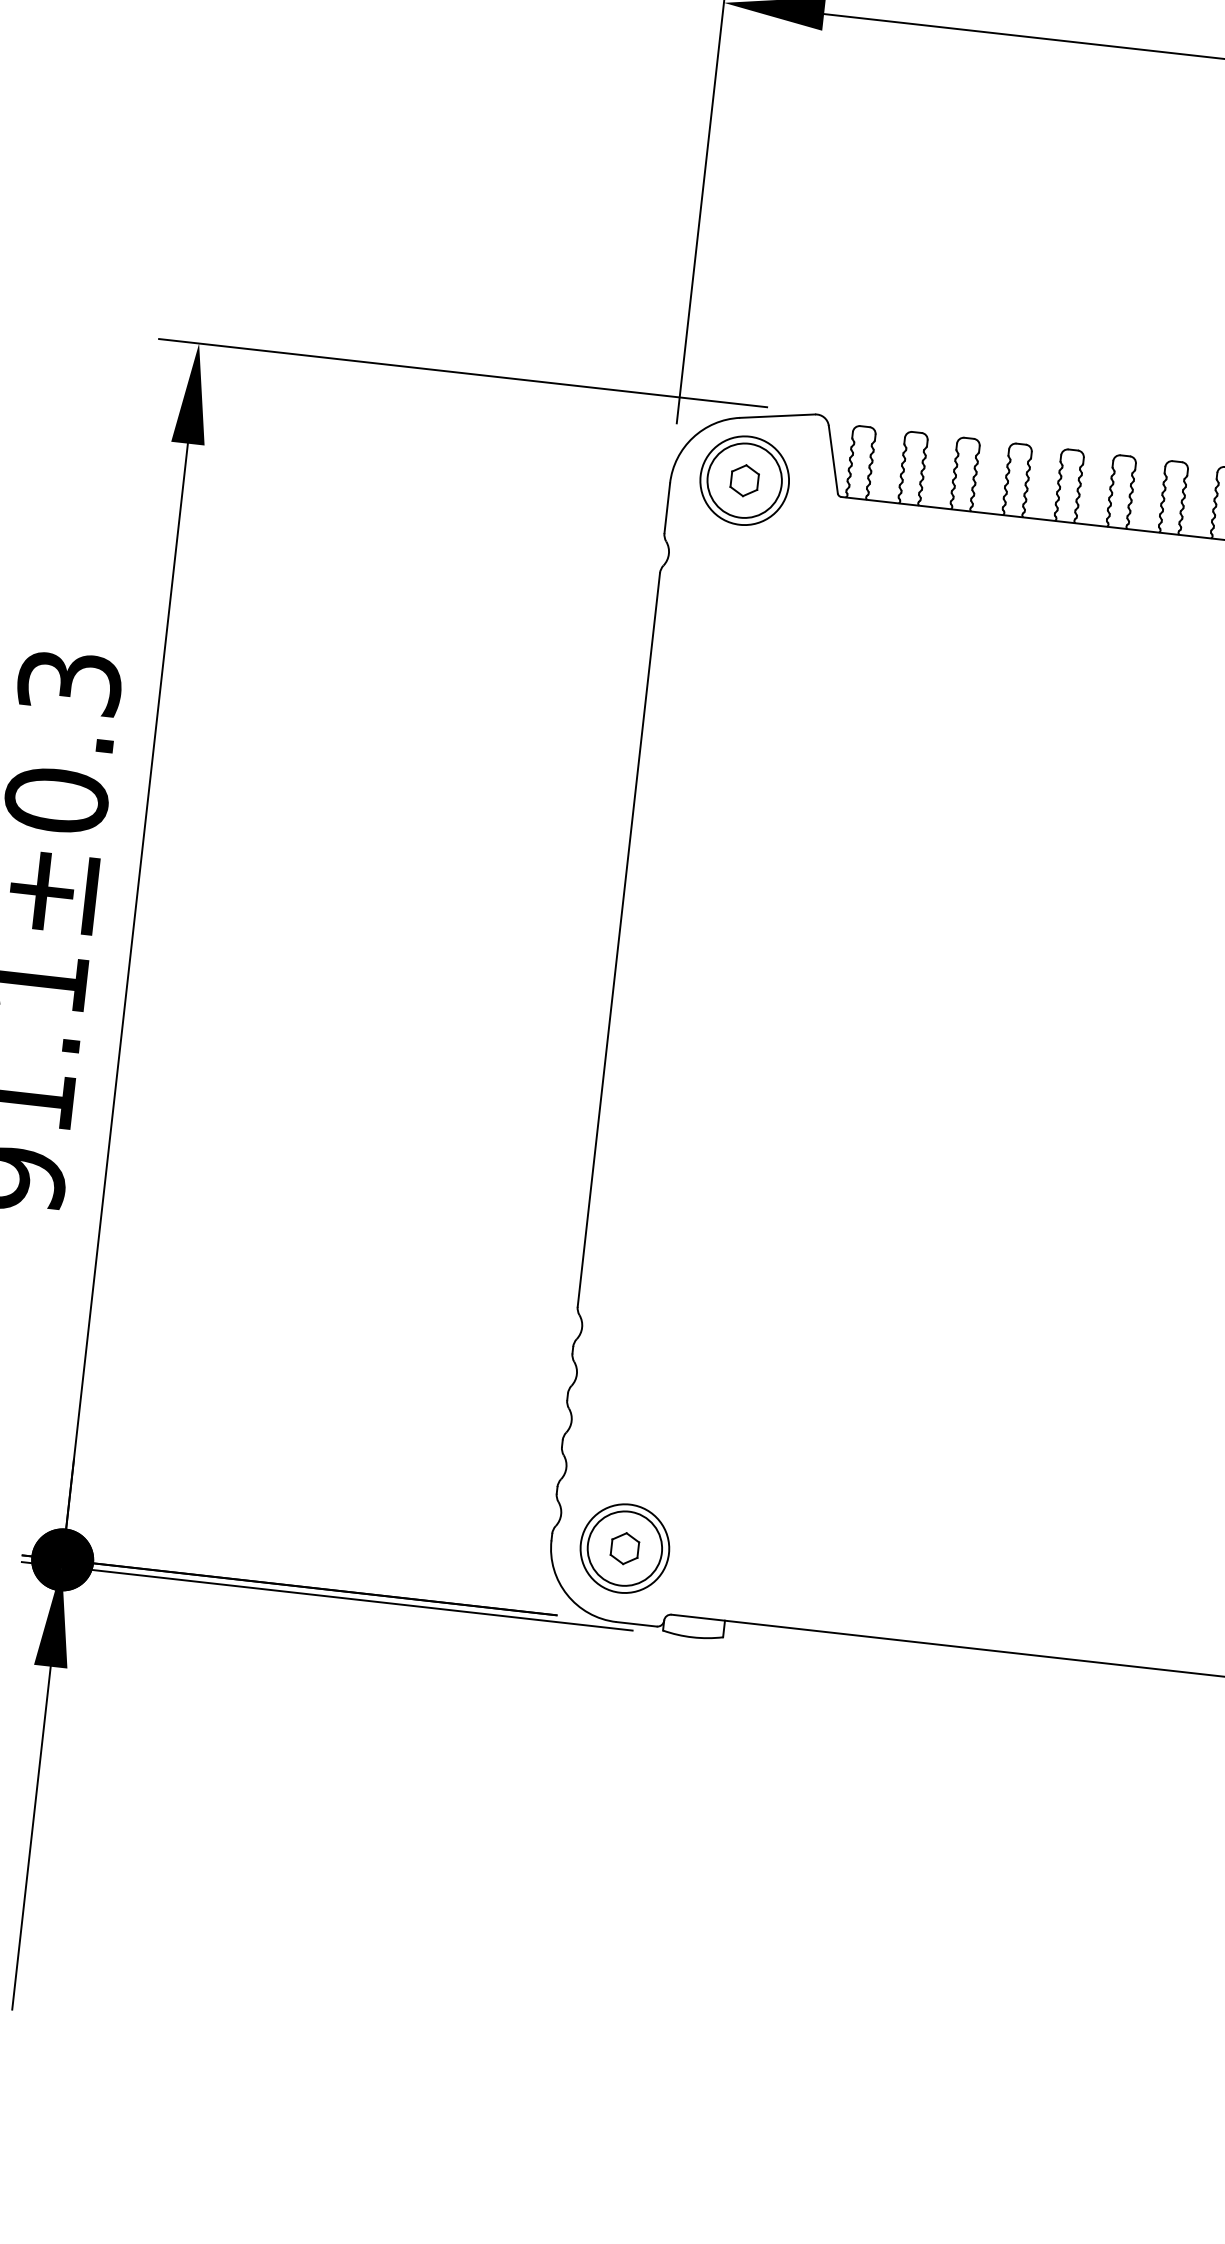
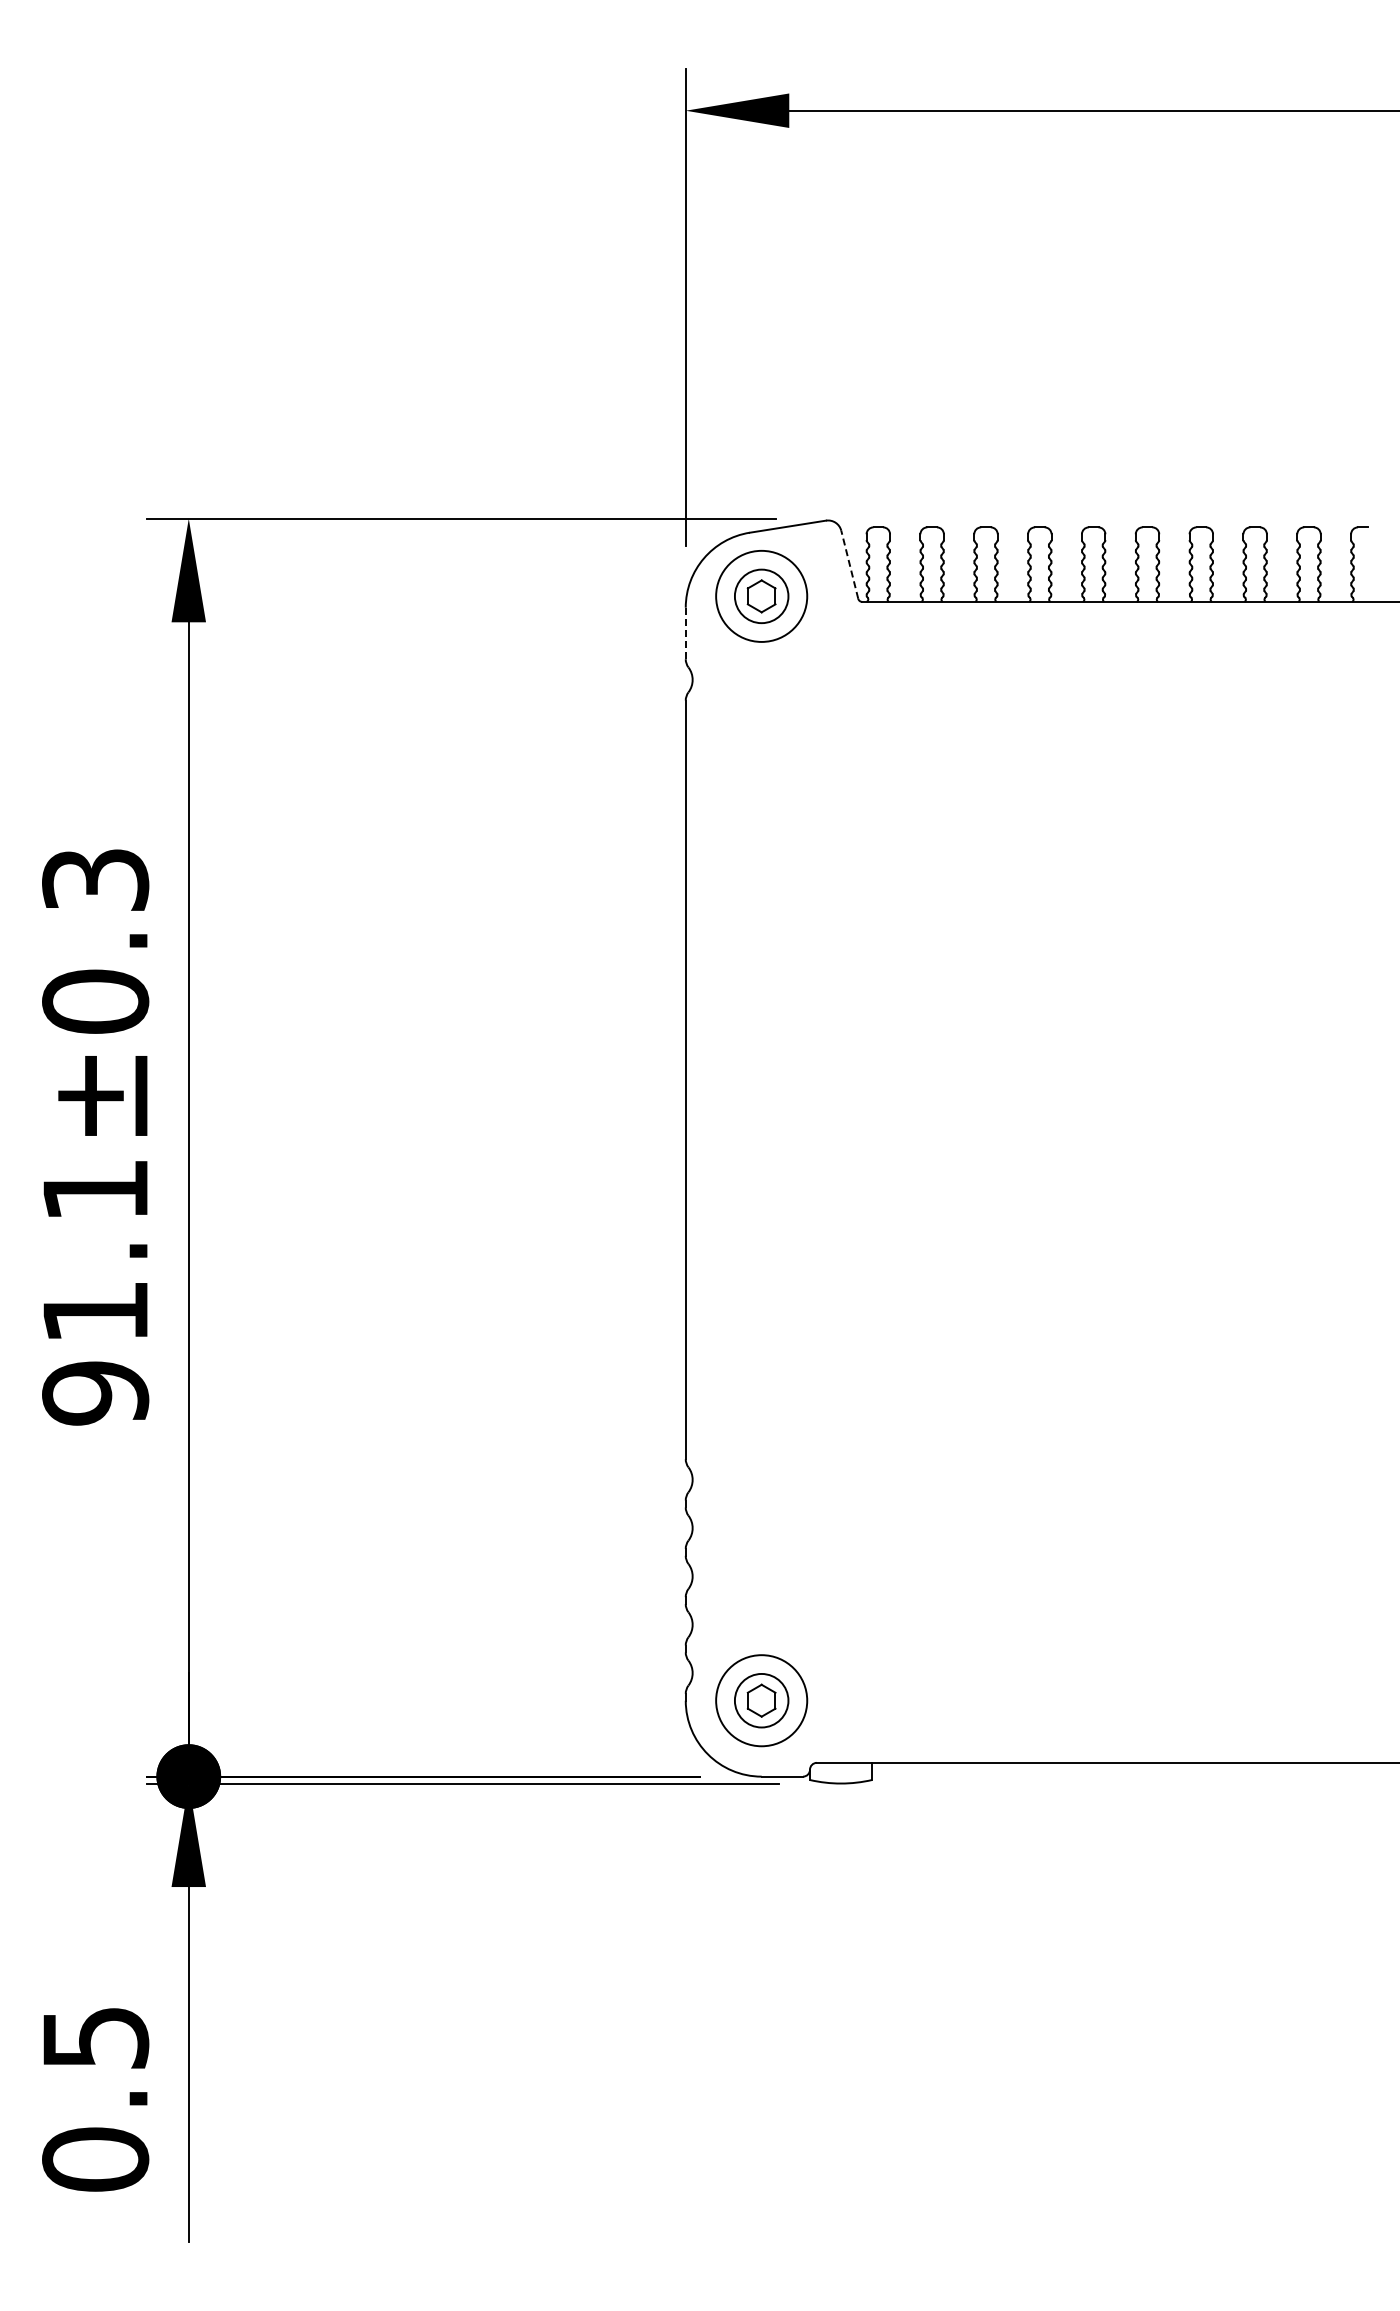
line: (833, 459) -> (849, 564), solid -> dashed
circle: (744, 480) -> (761, 596), size x0.7
line: (667, 508) -> (685, 633), solid -> dashed
circle: (624, 1548) -> (761, 1700), size x0.7

